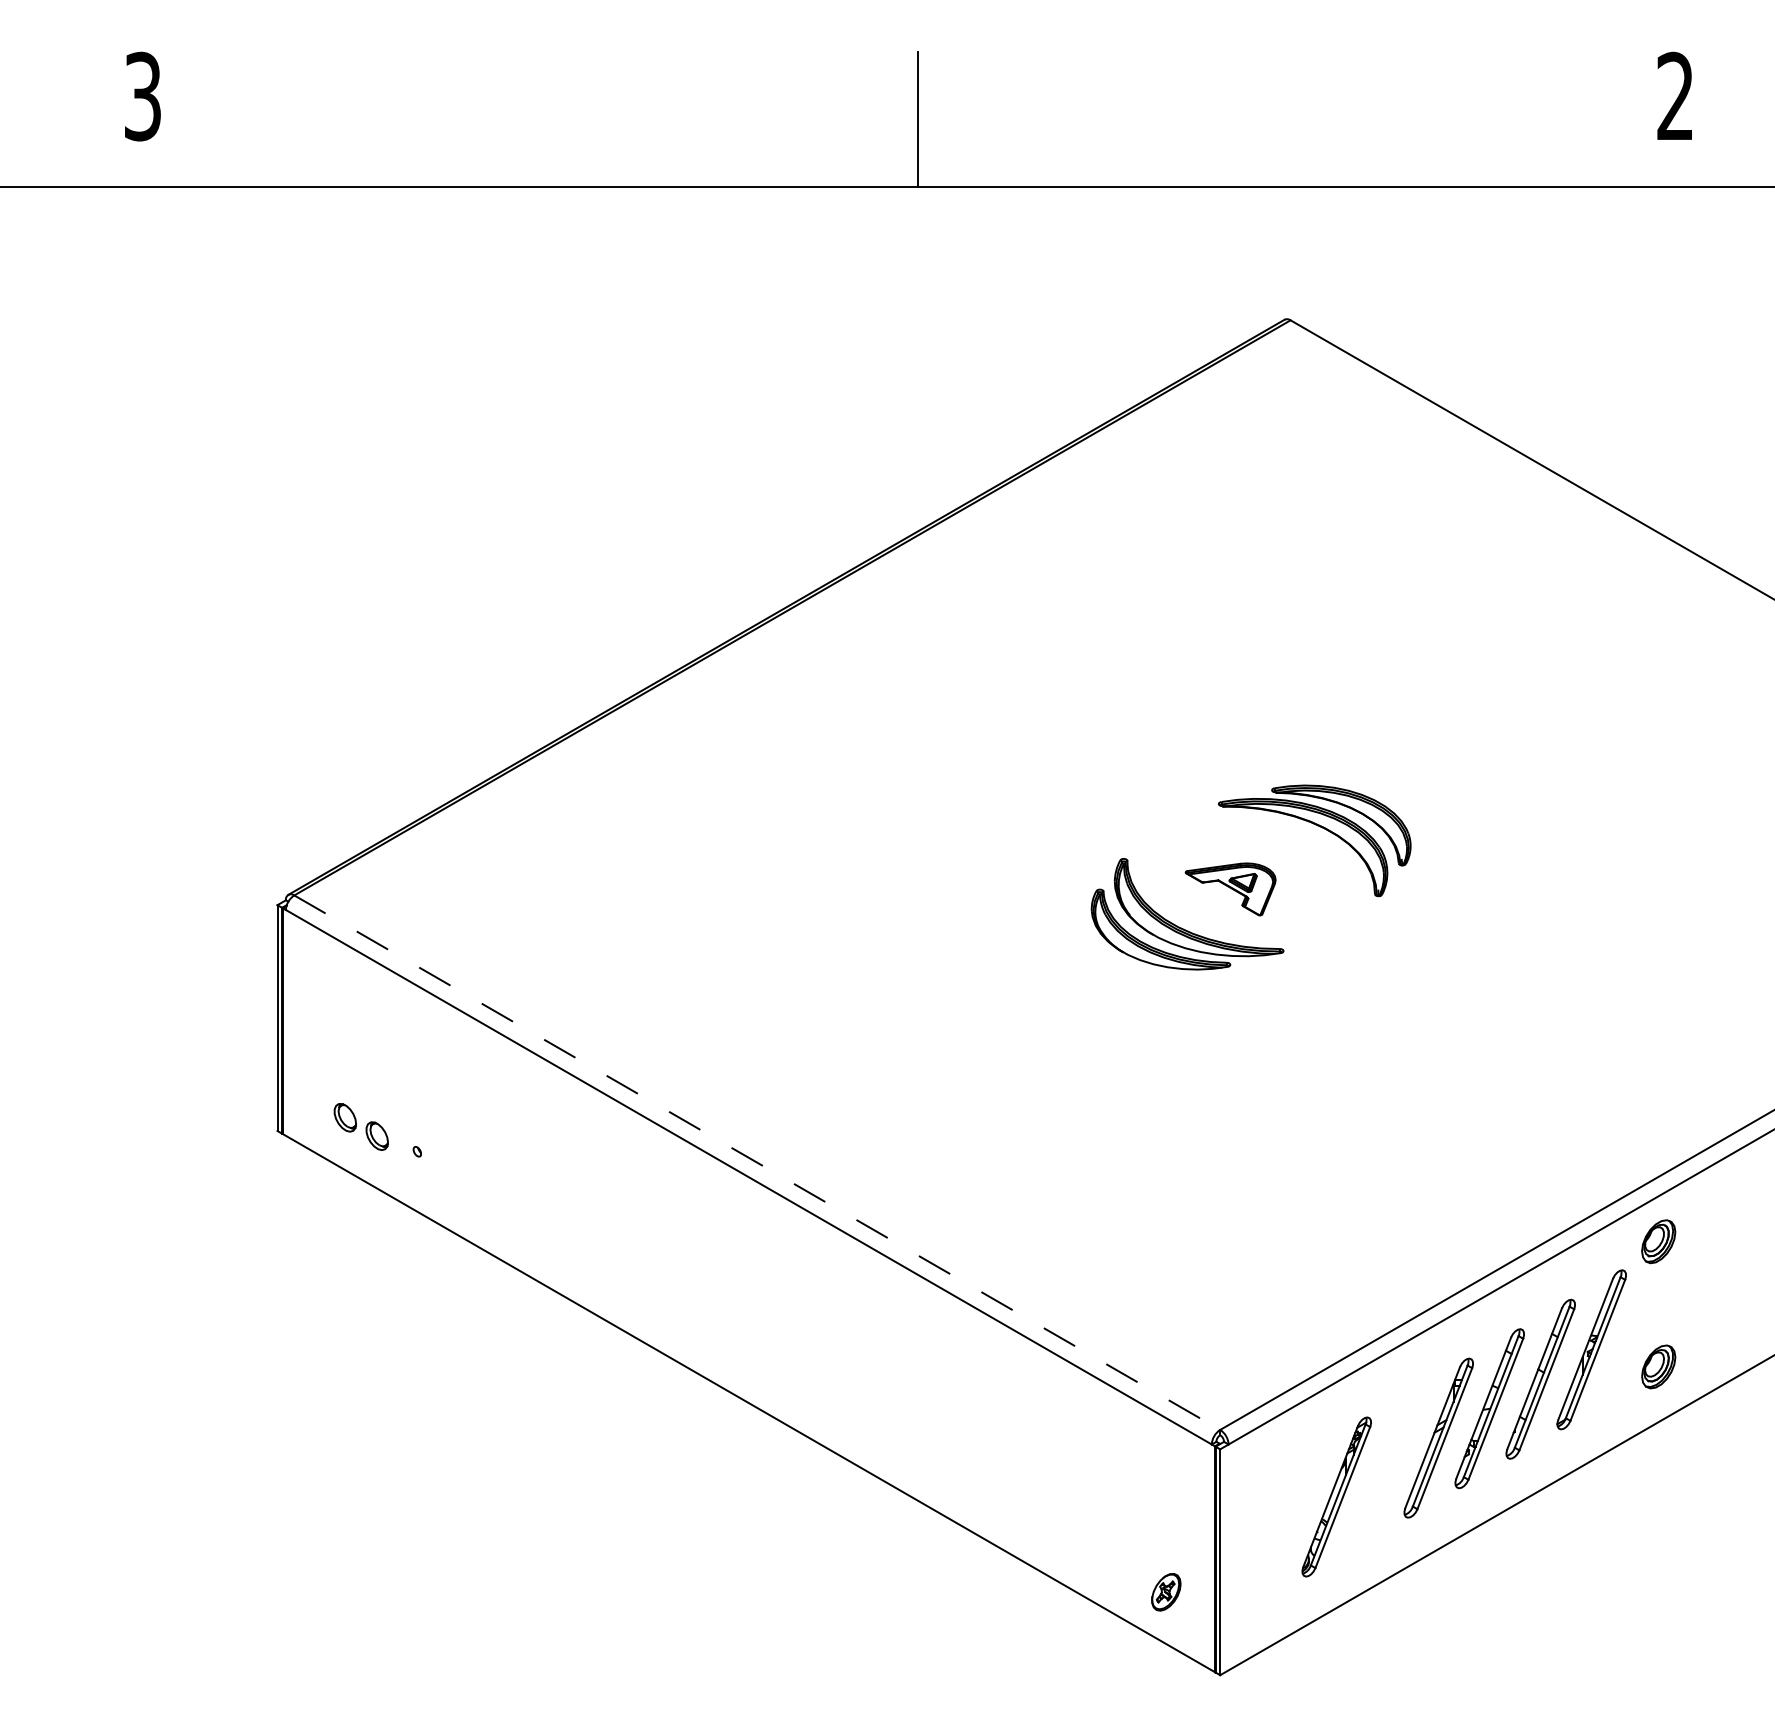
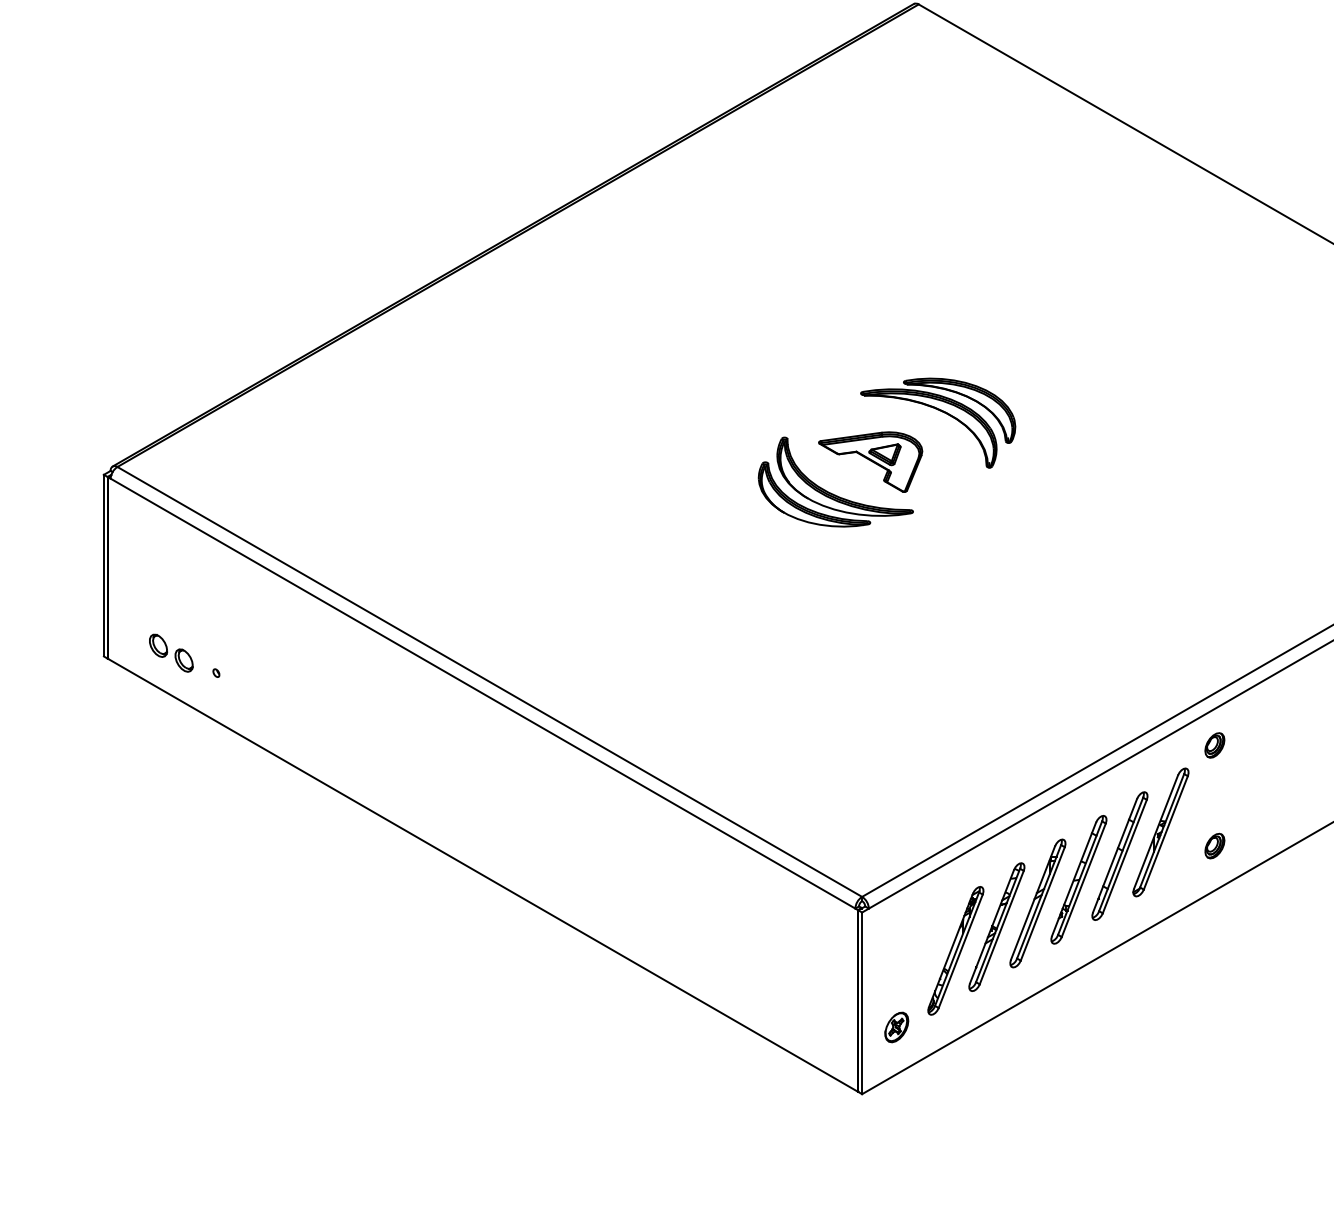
part: (1230, 889) -> (870, 462), size x1.43
line: (757, 1162) -> (489, 681), dashed -> solid
part: (1658, 1241) -> (1214, 745), size x0.71
part: (1658, 1366) -> (1214, 845), size x0.71
part: (1387, 1467) -> (996, 927), added
part: (1166, 1592) -> (896, 1027), moved

